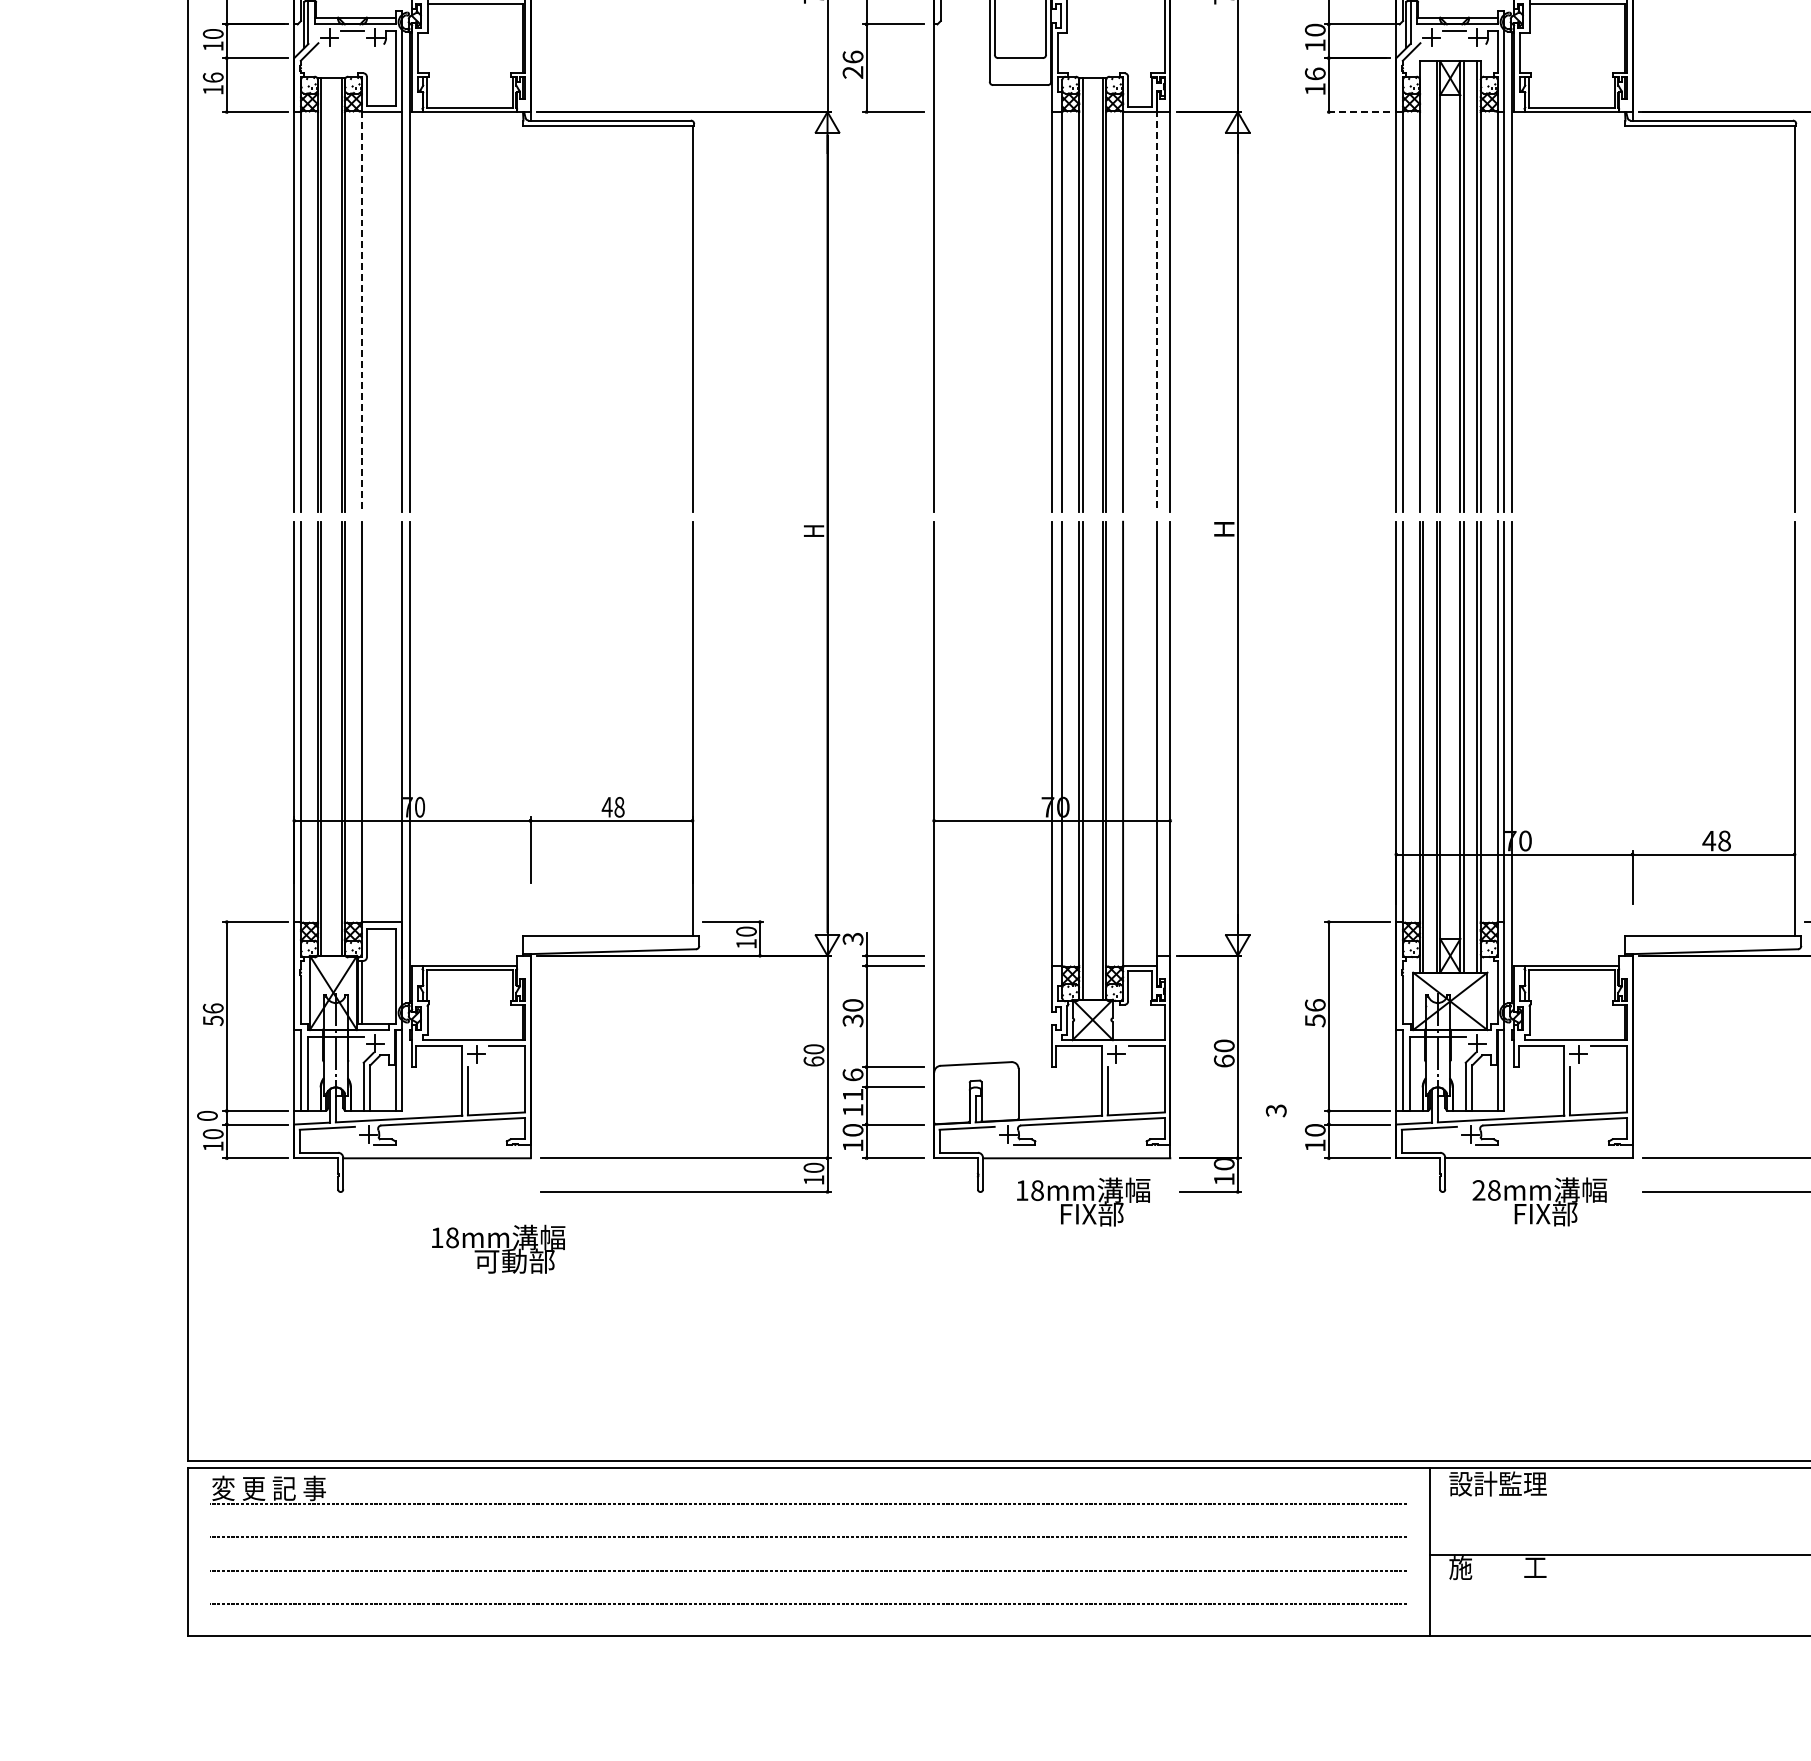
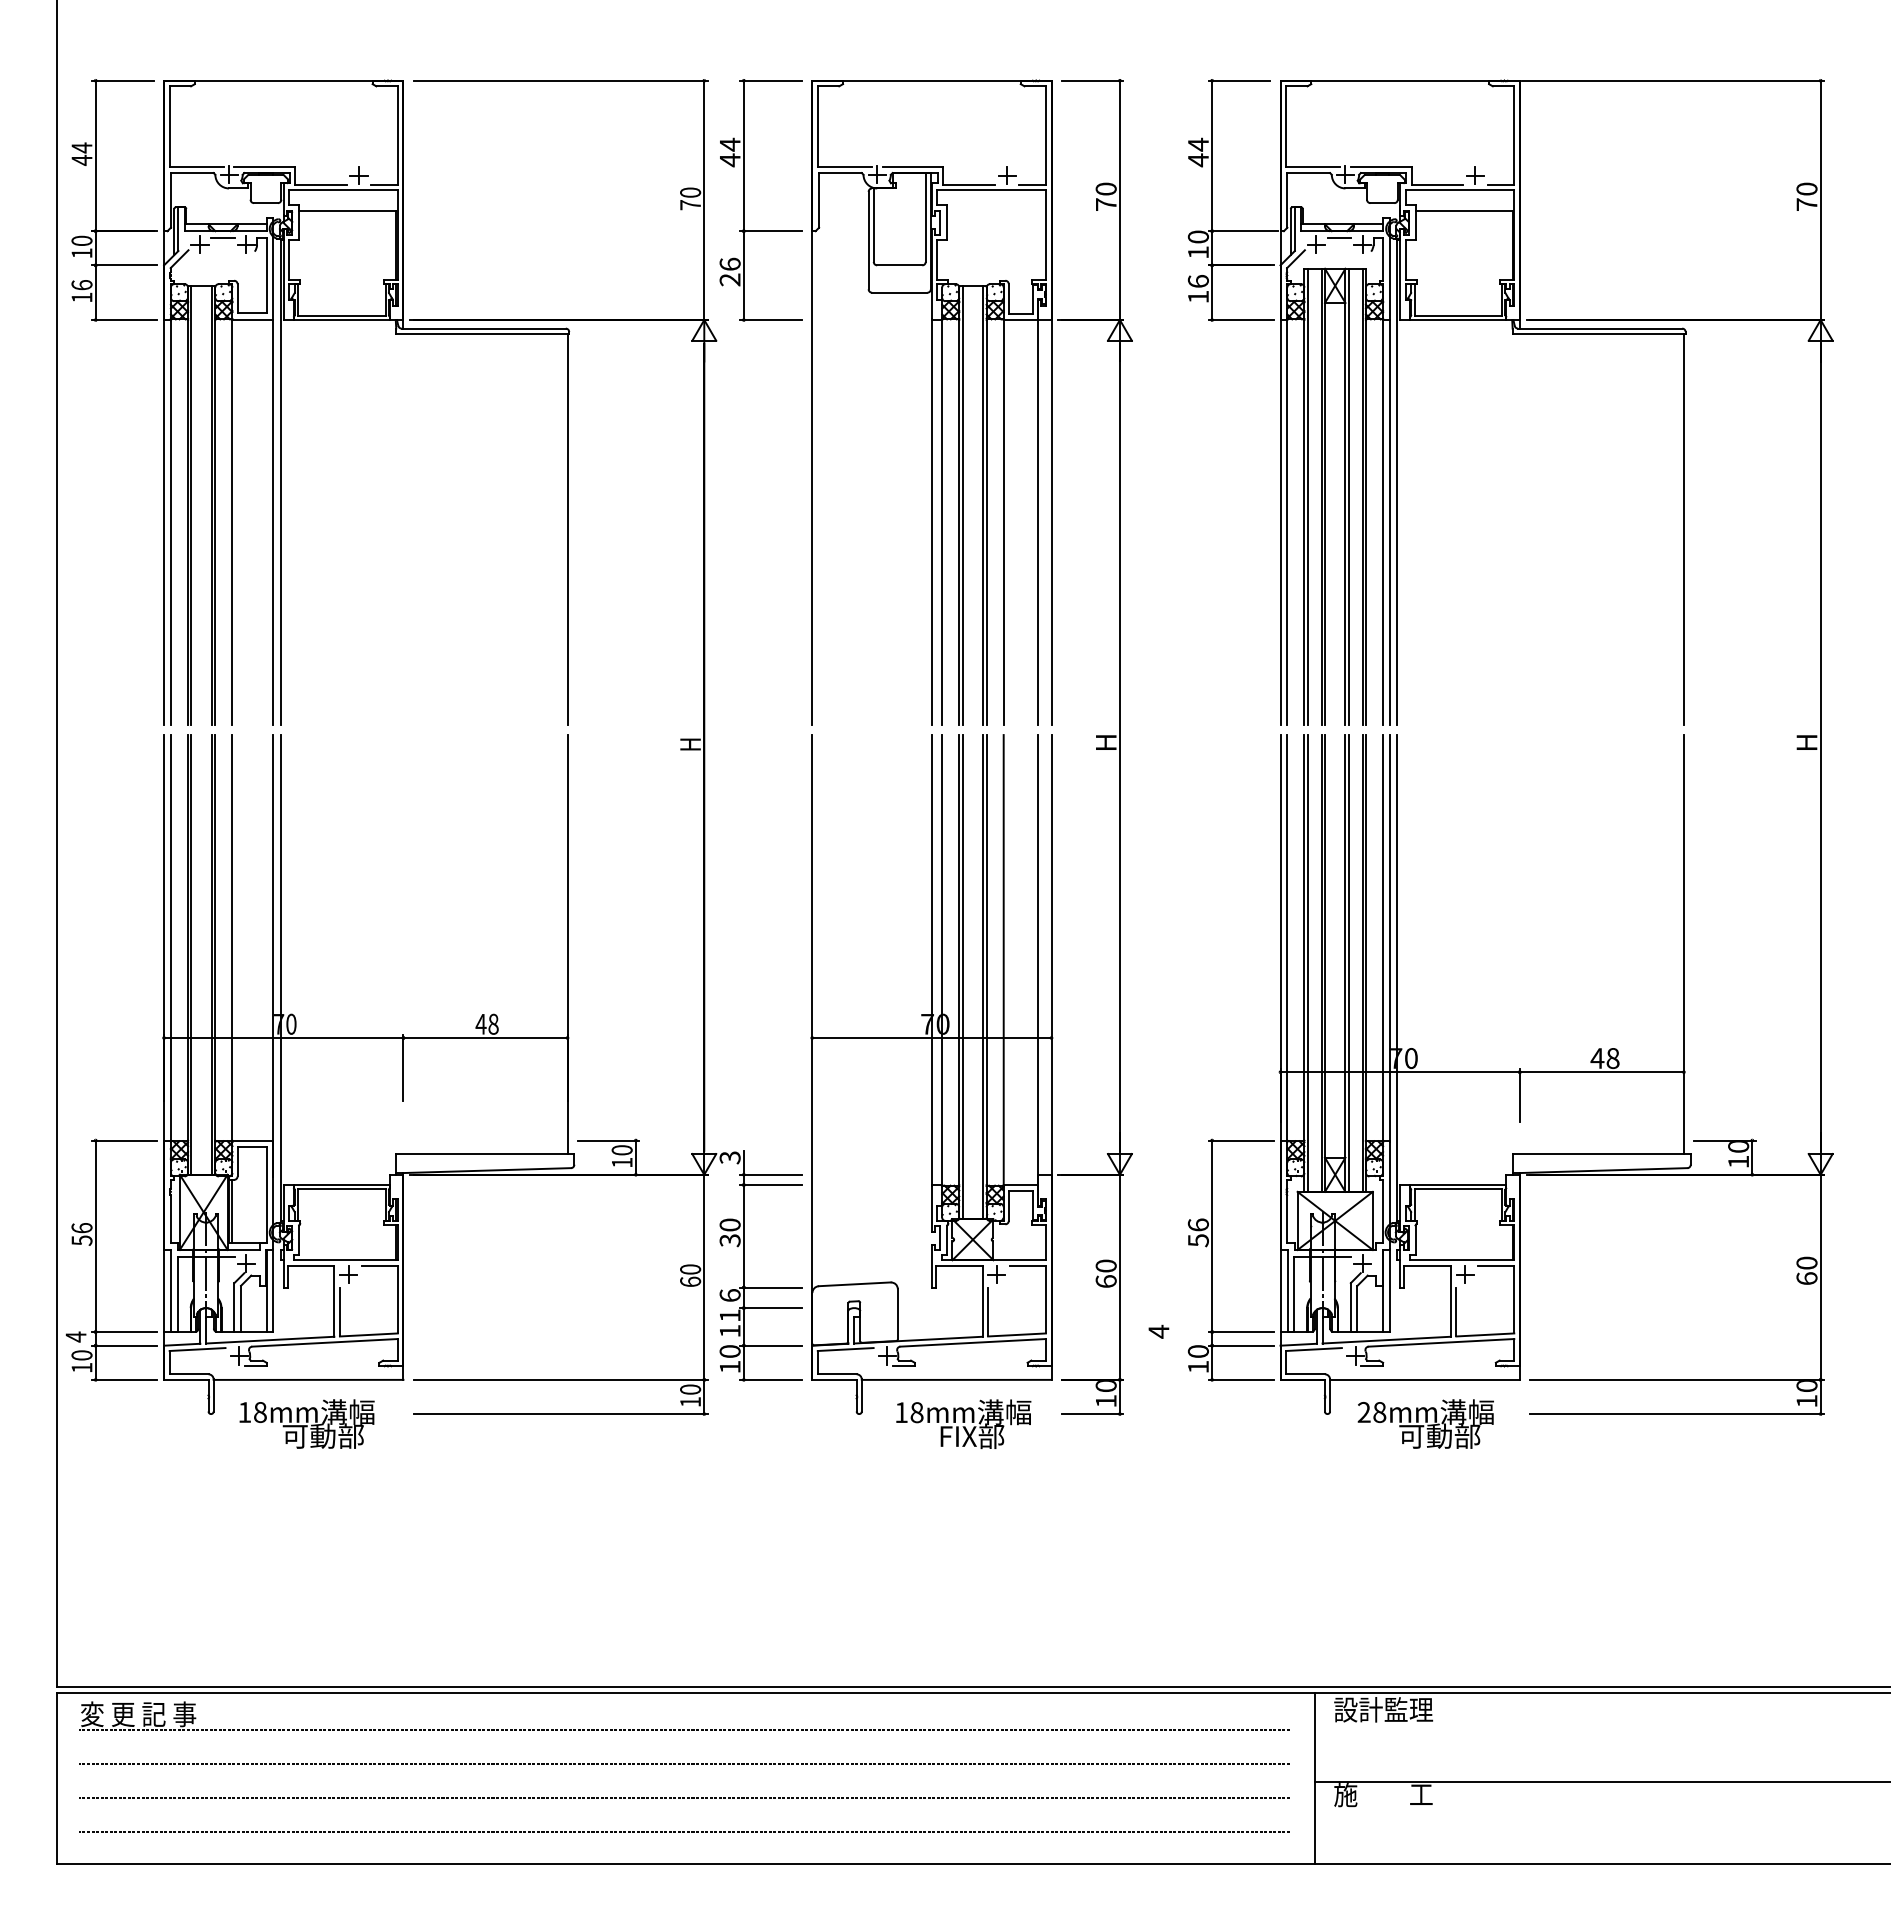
line: (1356, 112) -> (1240, 320), dashed -> solid
line: (1422, 286) -> (1307, 496), added
line: (361, 311) -> (232, 522), dashed -> solid
line: (1156, 311) -> (1037, 522), dashed -> solid
text: (1275, 1110) -> (1158, 1331), 3 -> 4
text: (206, 1115) -> (75, 1336), 0 -> 4
text: (1553, 1213) -> (1439, 1435), FIX部 -> 可動部
text: (498, 1248) -> (306, 1423), moved

